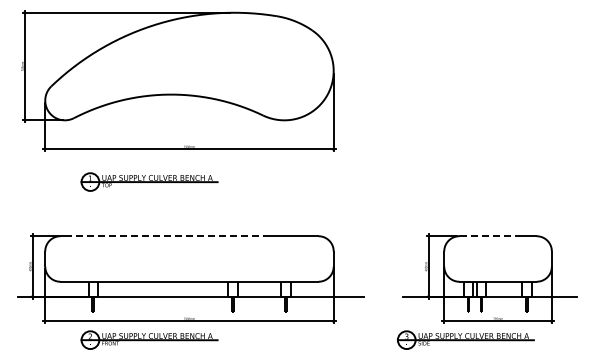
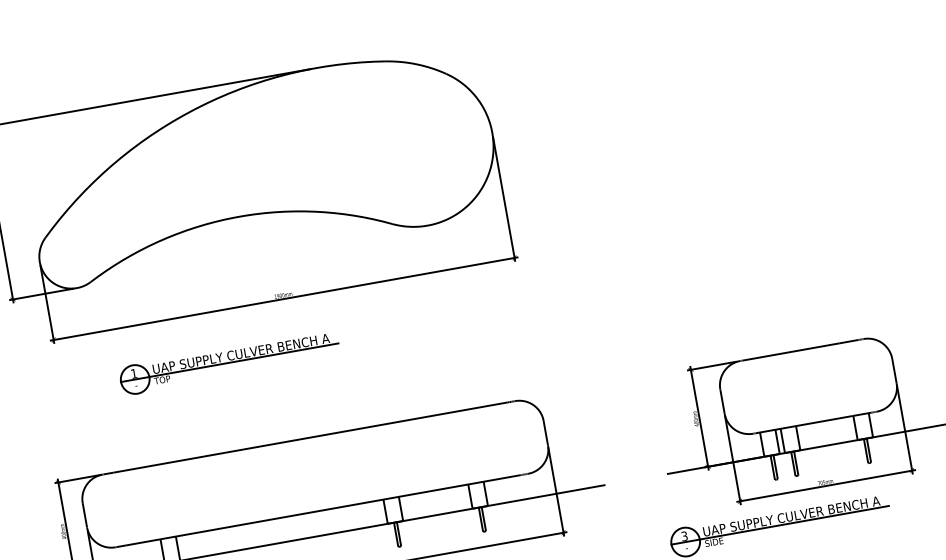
line: (167, 236) -> (273, 444), dashed -> solid
line: (490, 236) -> (789, 352), dashed -> solid

